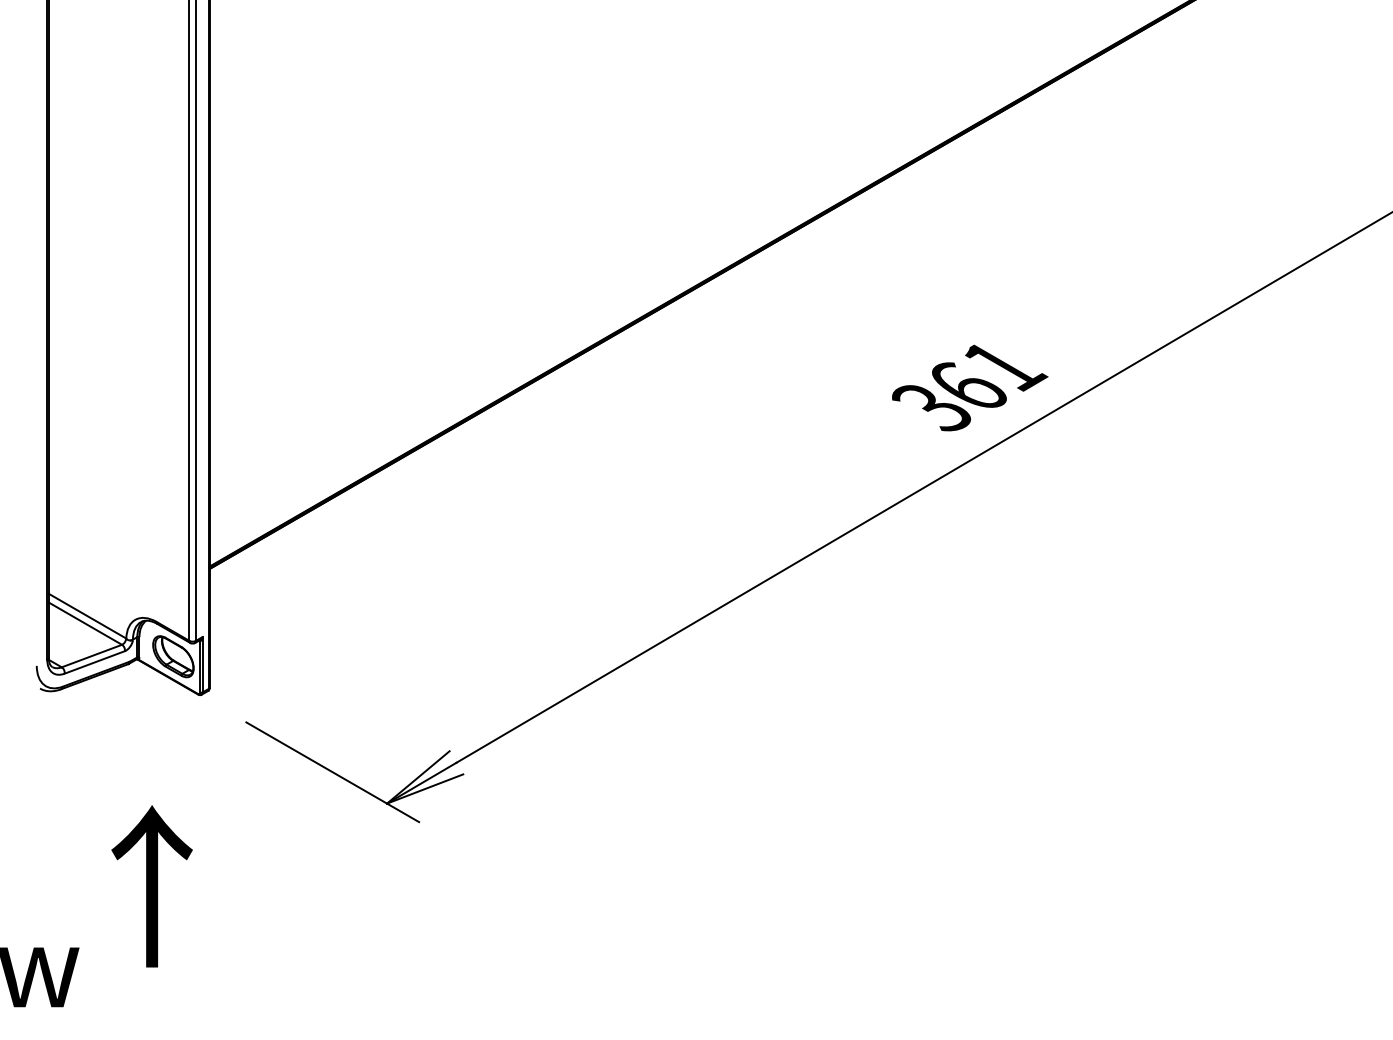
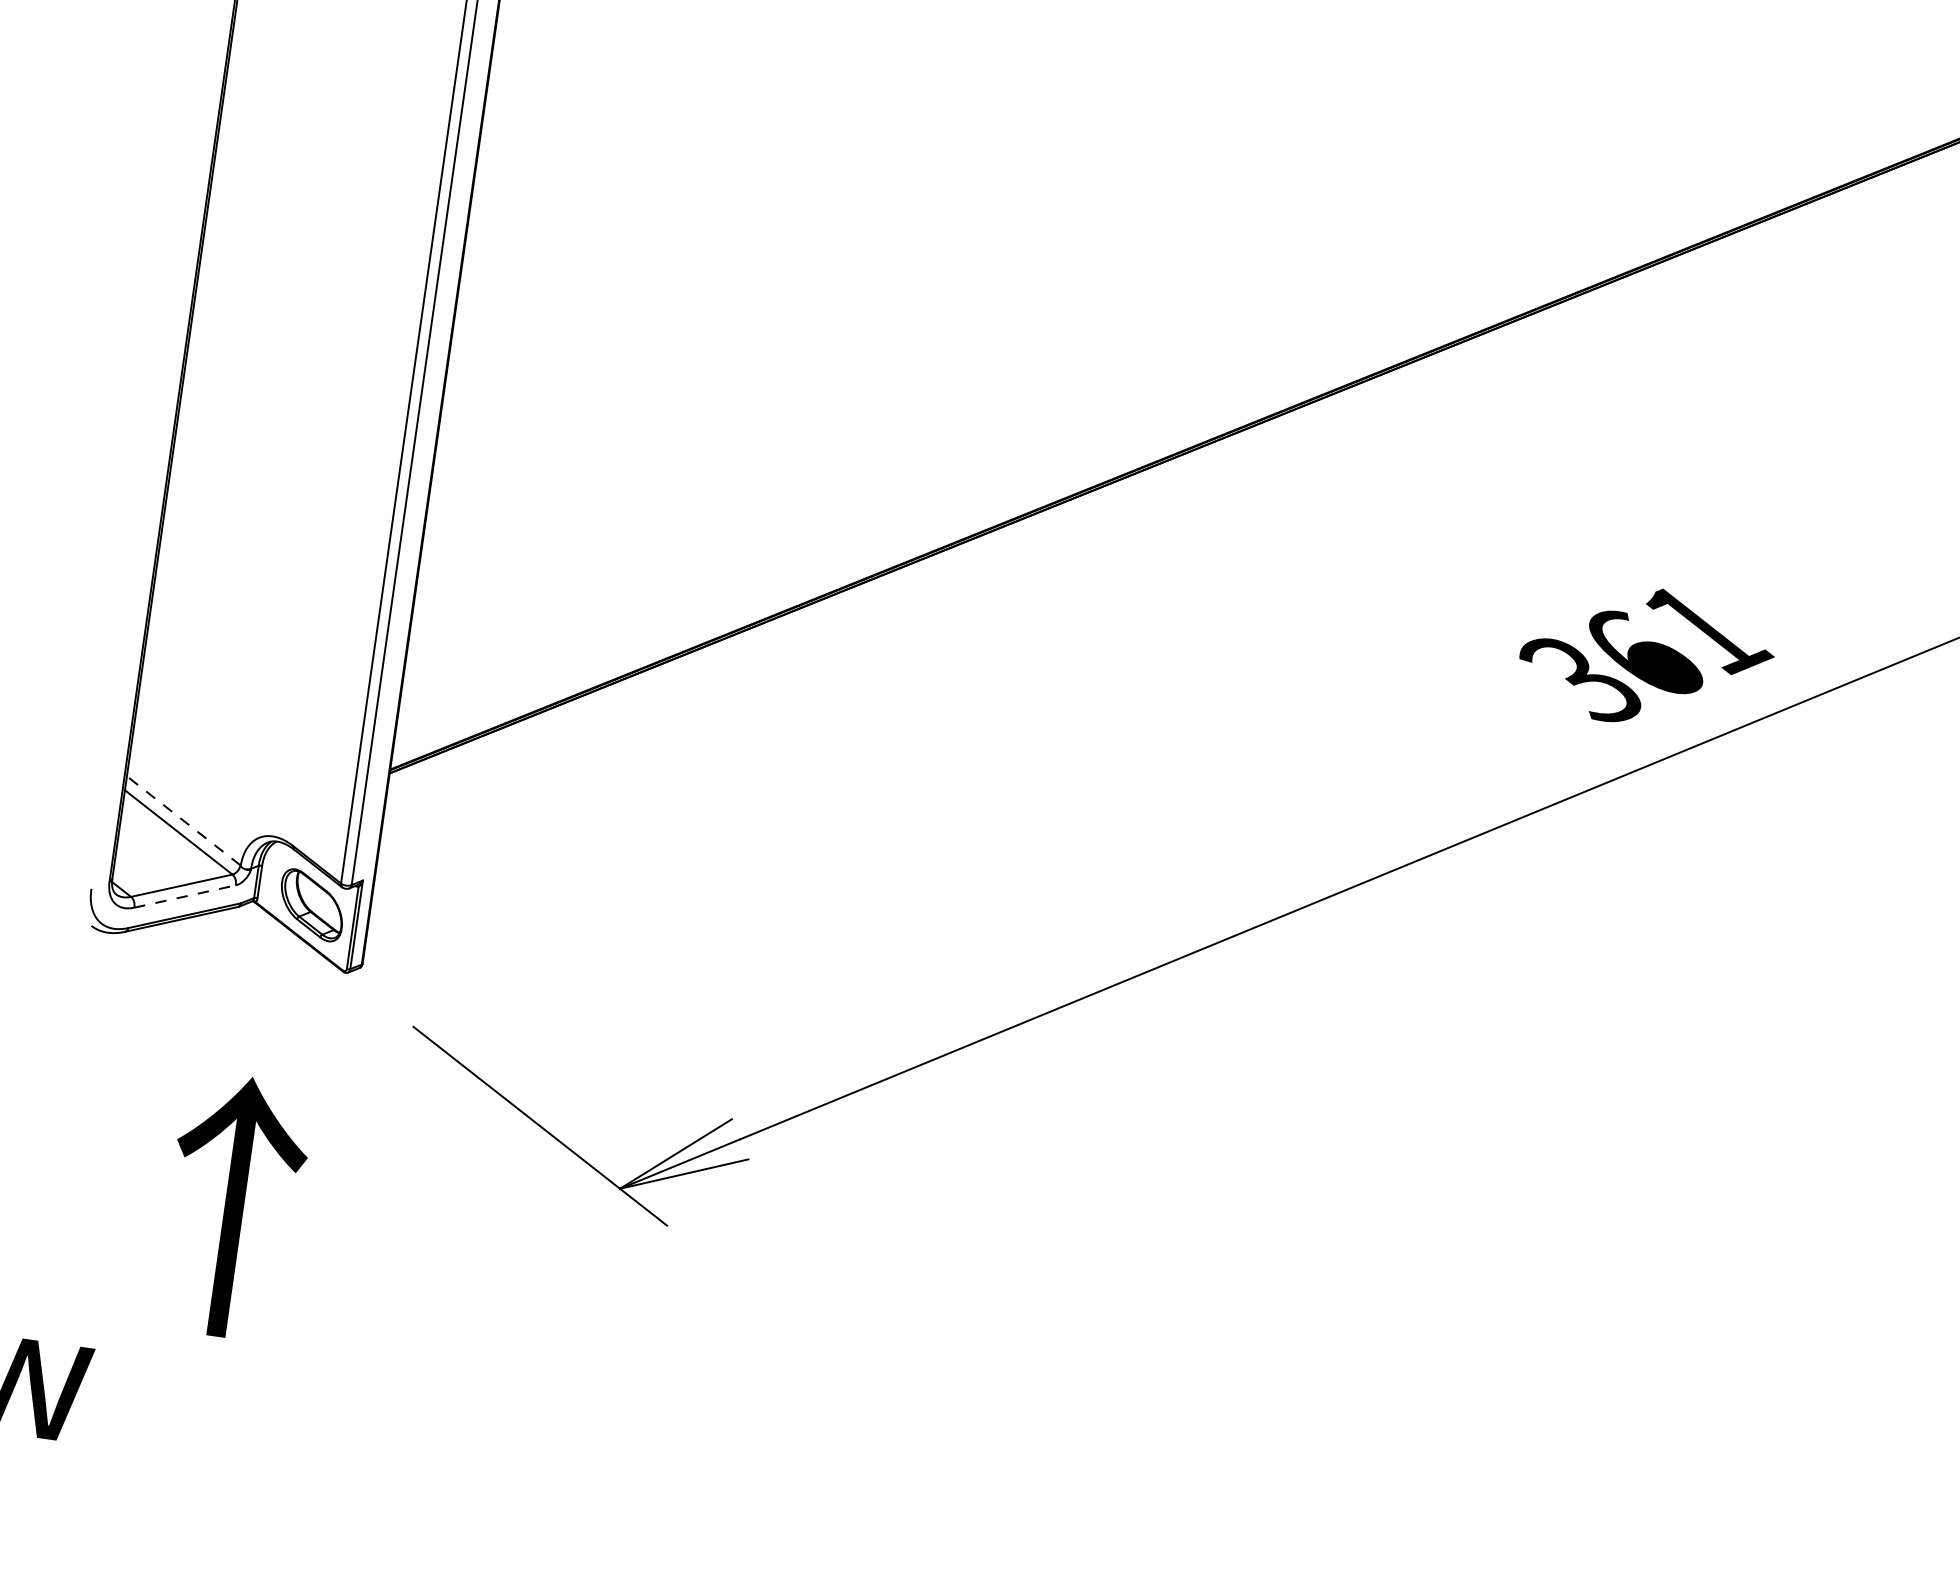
line: (87, 616) -> (183, 821), solid -> dashed
line: (95, 662) -> (186, 896), solid -> dashed
text: (151, 886) -> (233, 1206), moved

